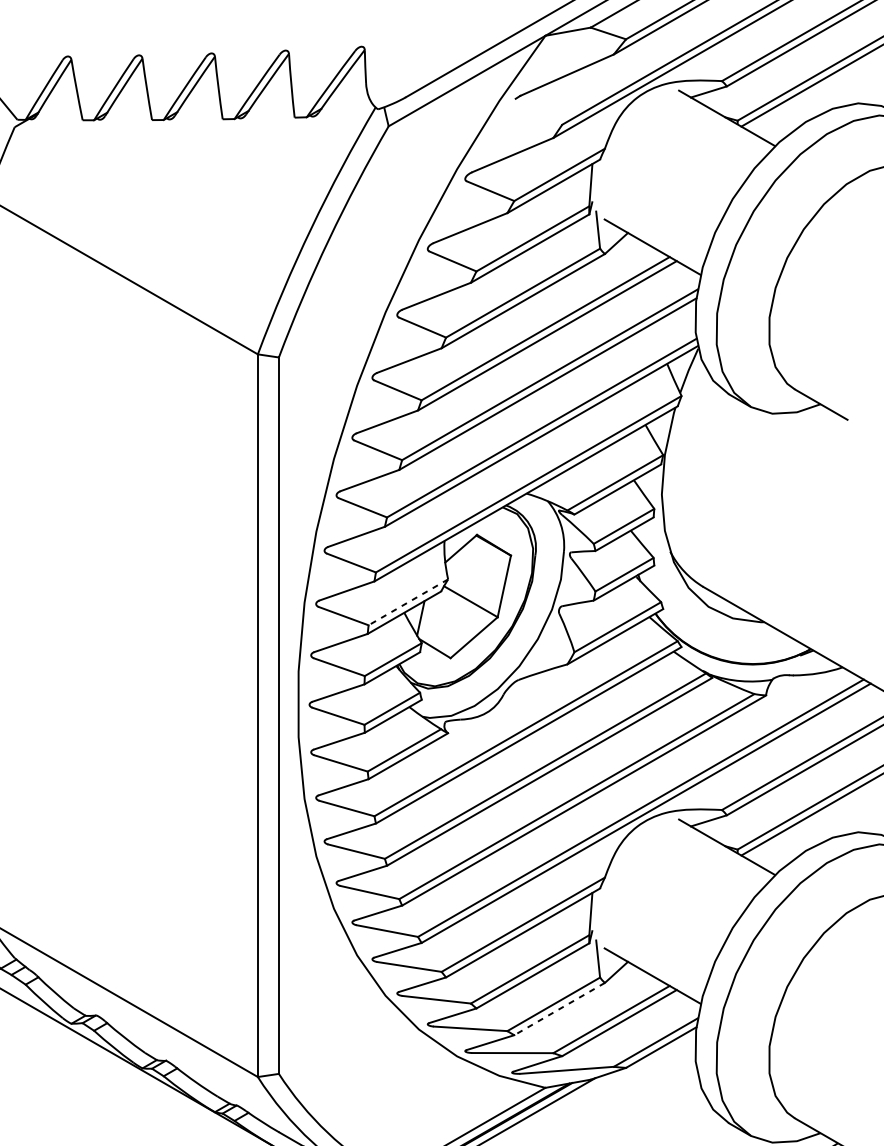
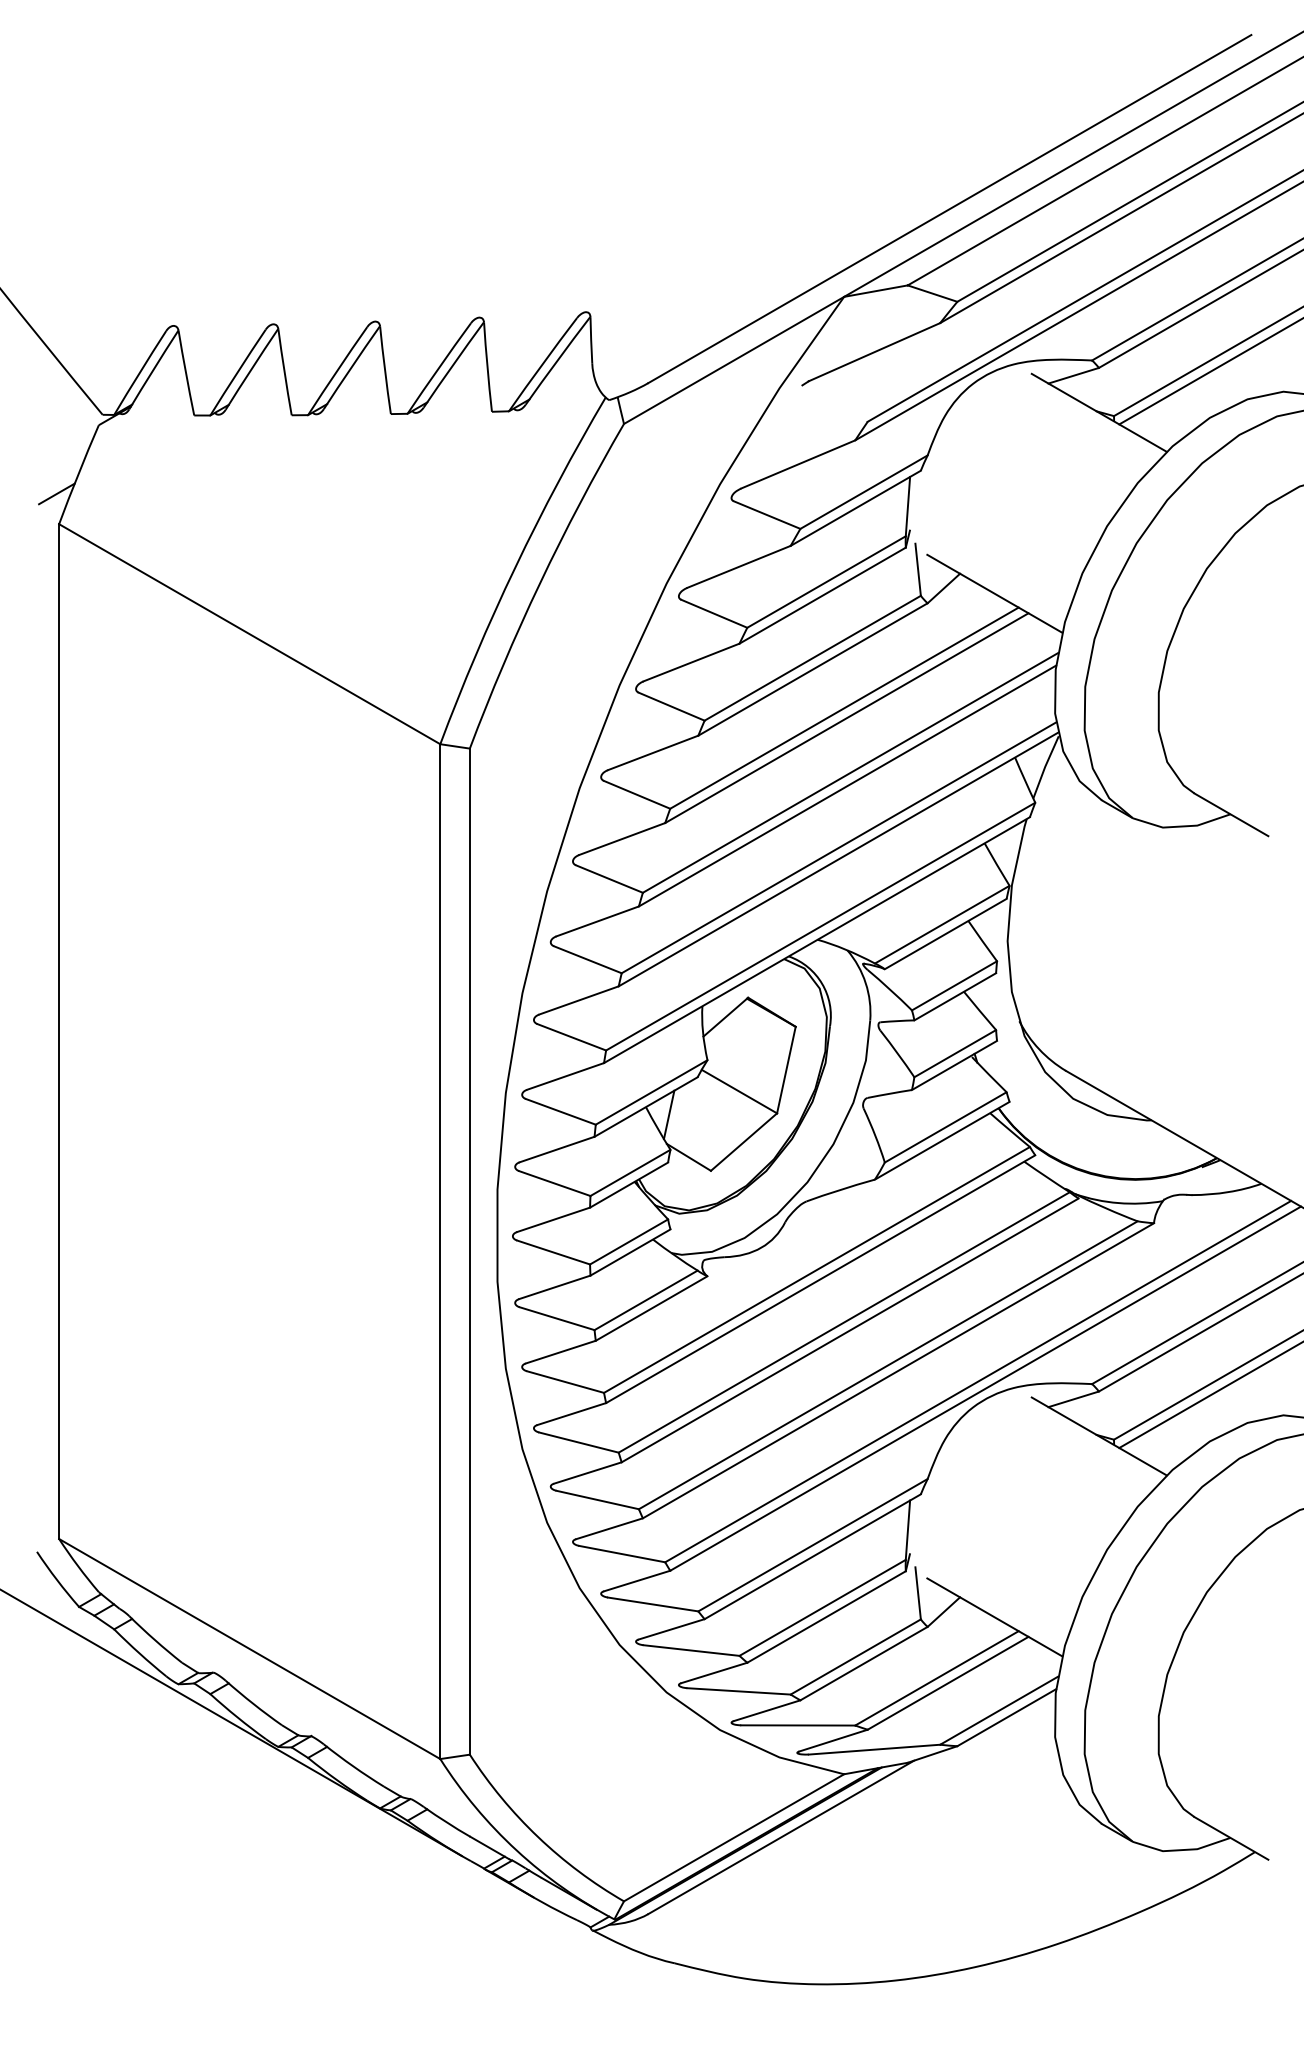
line: (408, 602) -> (651, 1092), dashed -> solid
line: (559, 1008) -> (863, 1663), dashed -> solid

